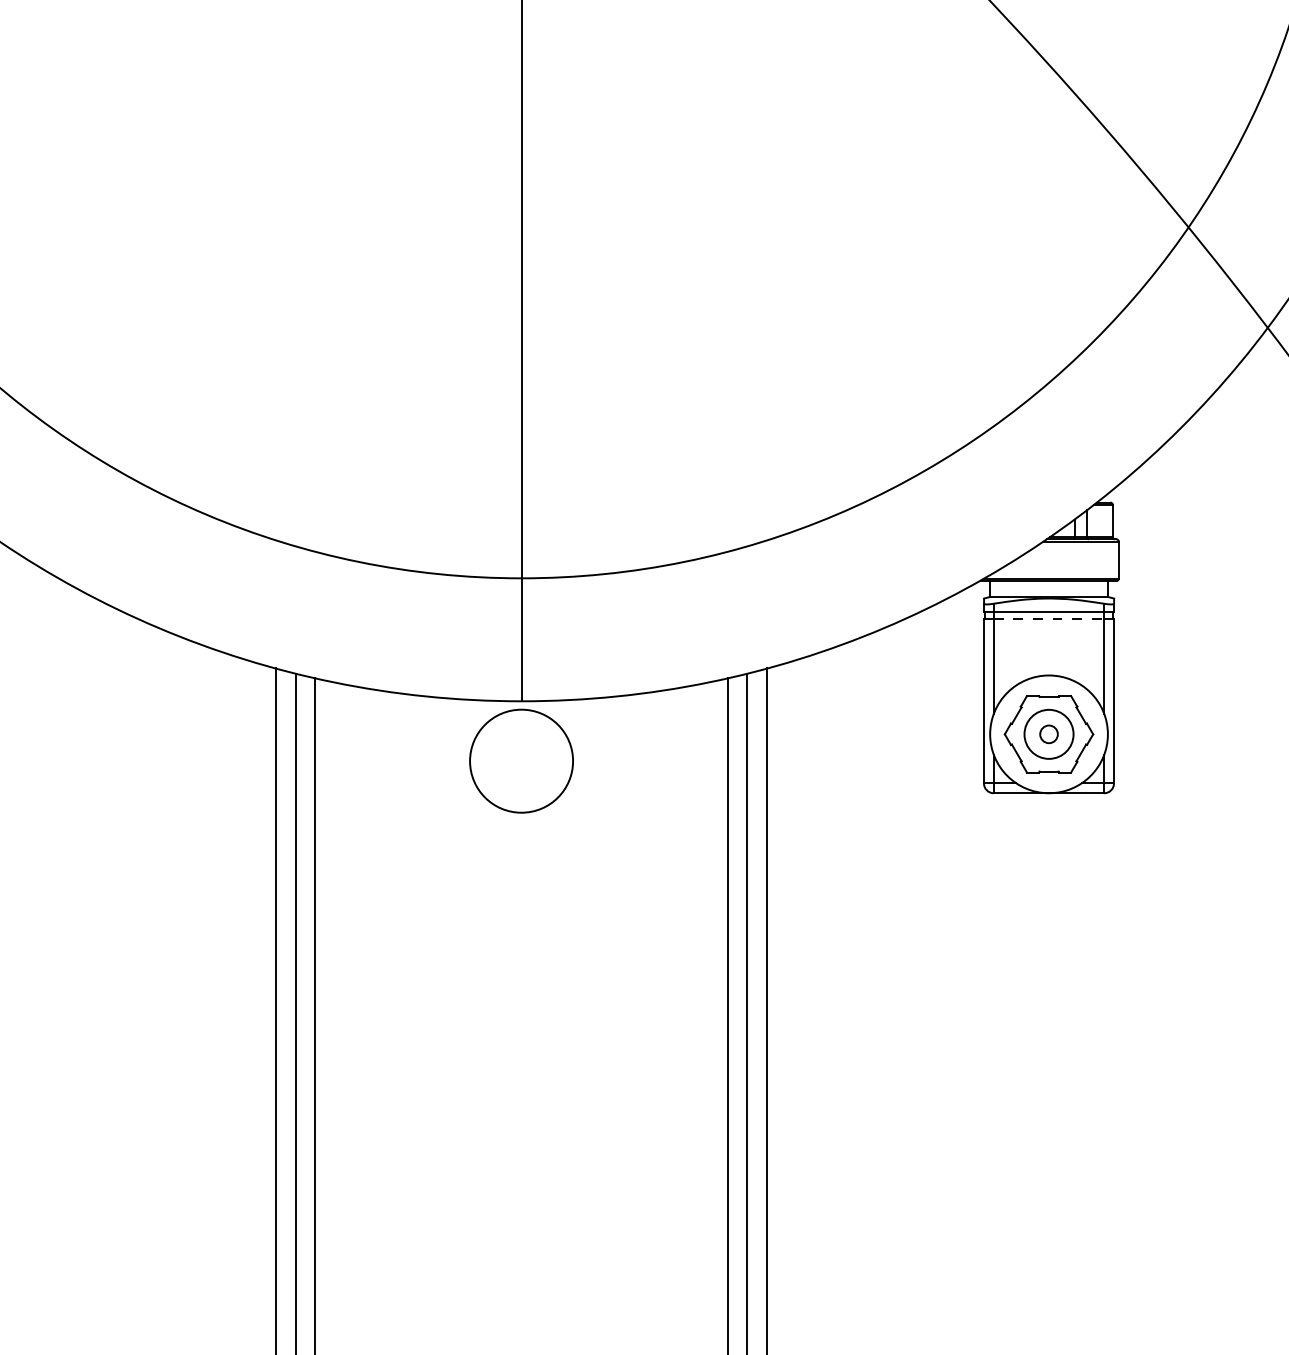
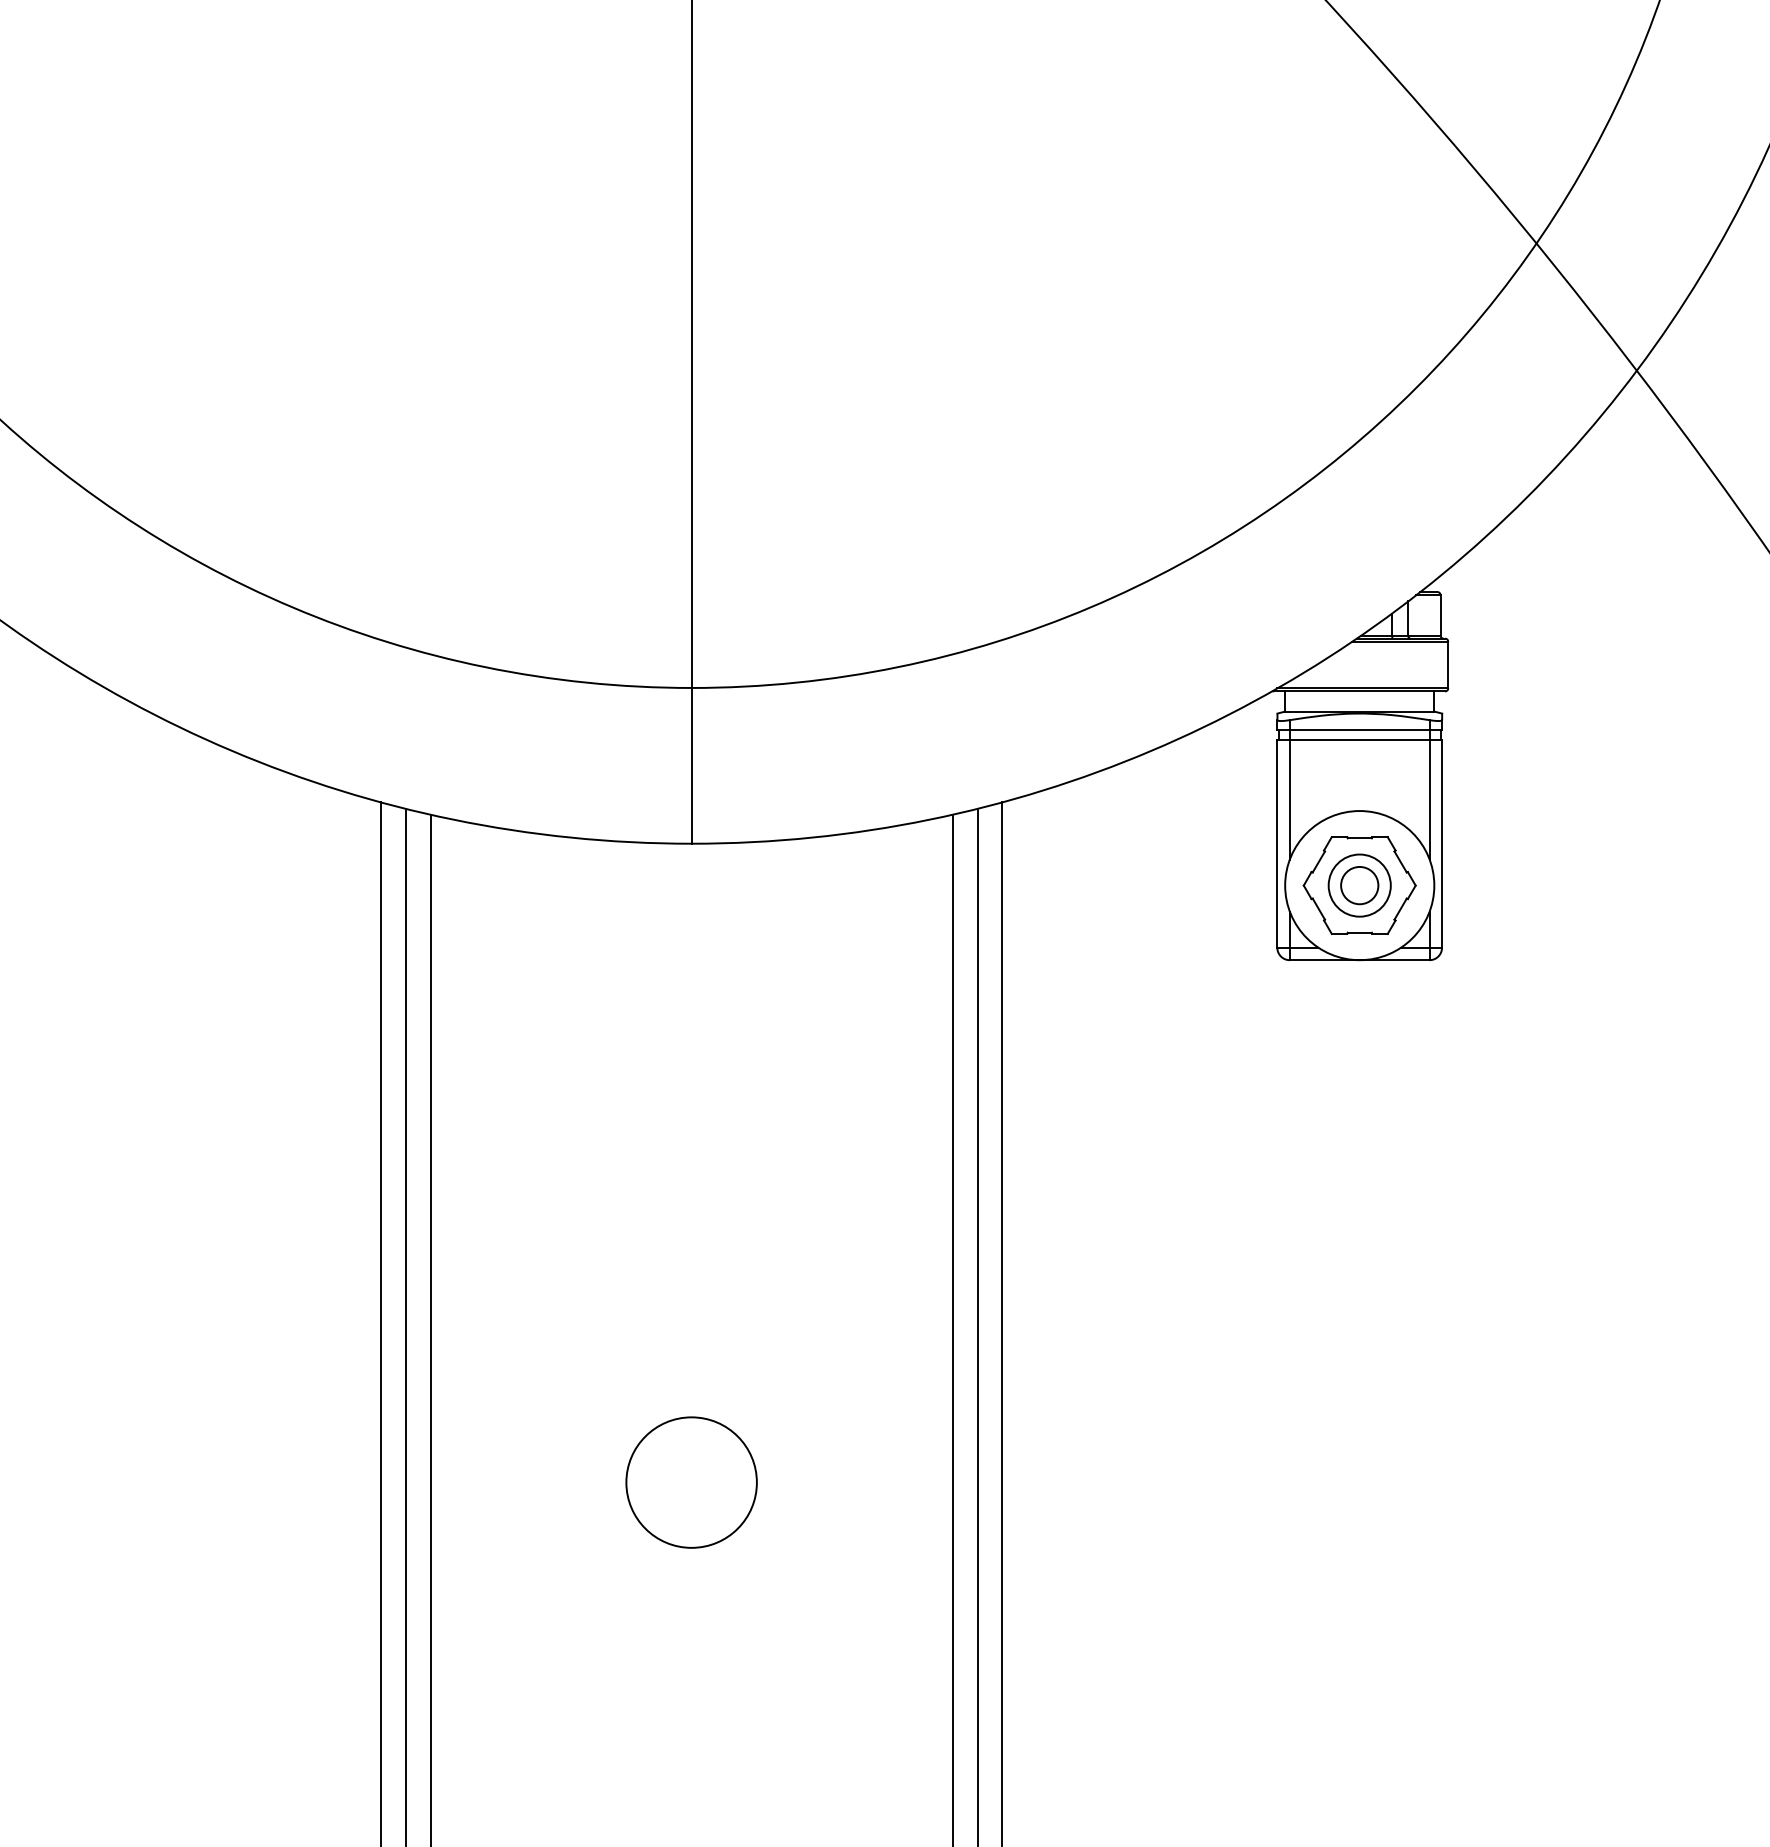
line: (1048, 619) -> (1359, 739), dashed -> solid
circle: (1048, 734) -> (1359, 885), size x1.67
circle: (521, 761) -> (691, 1482), moved

